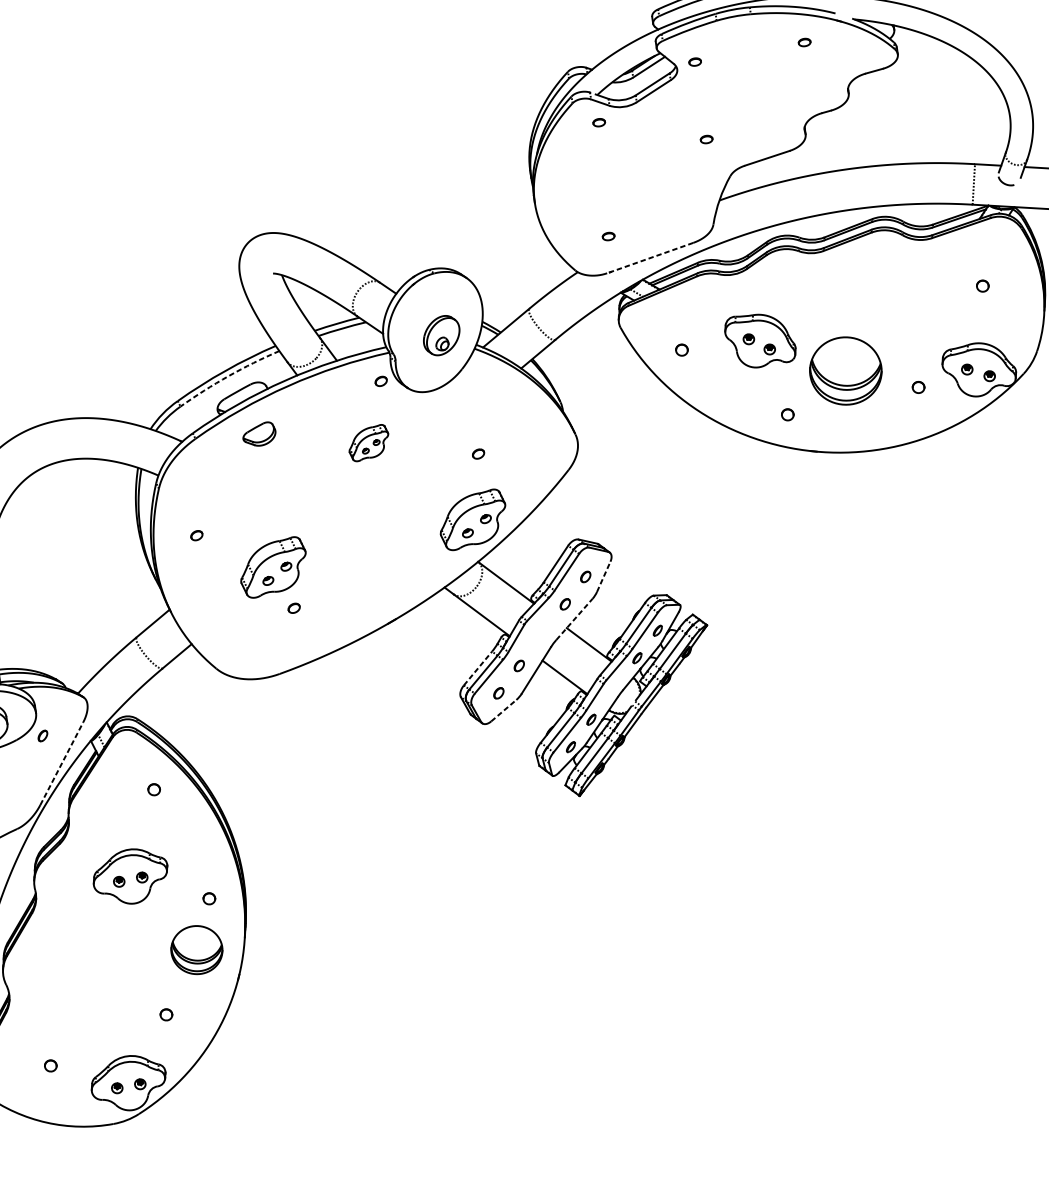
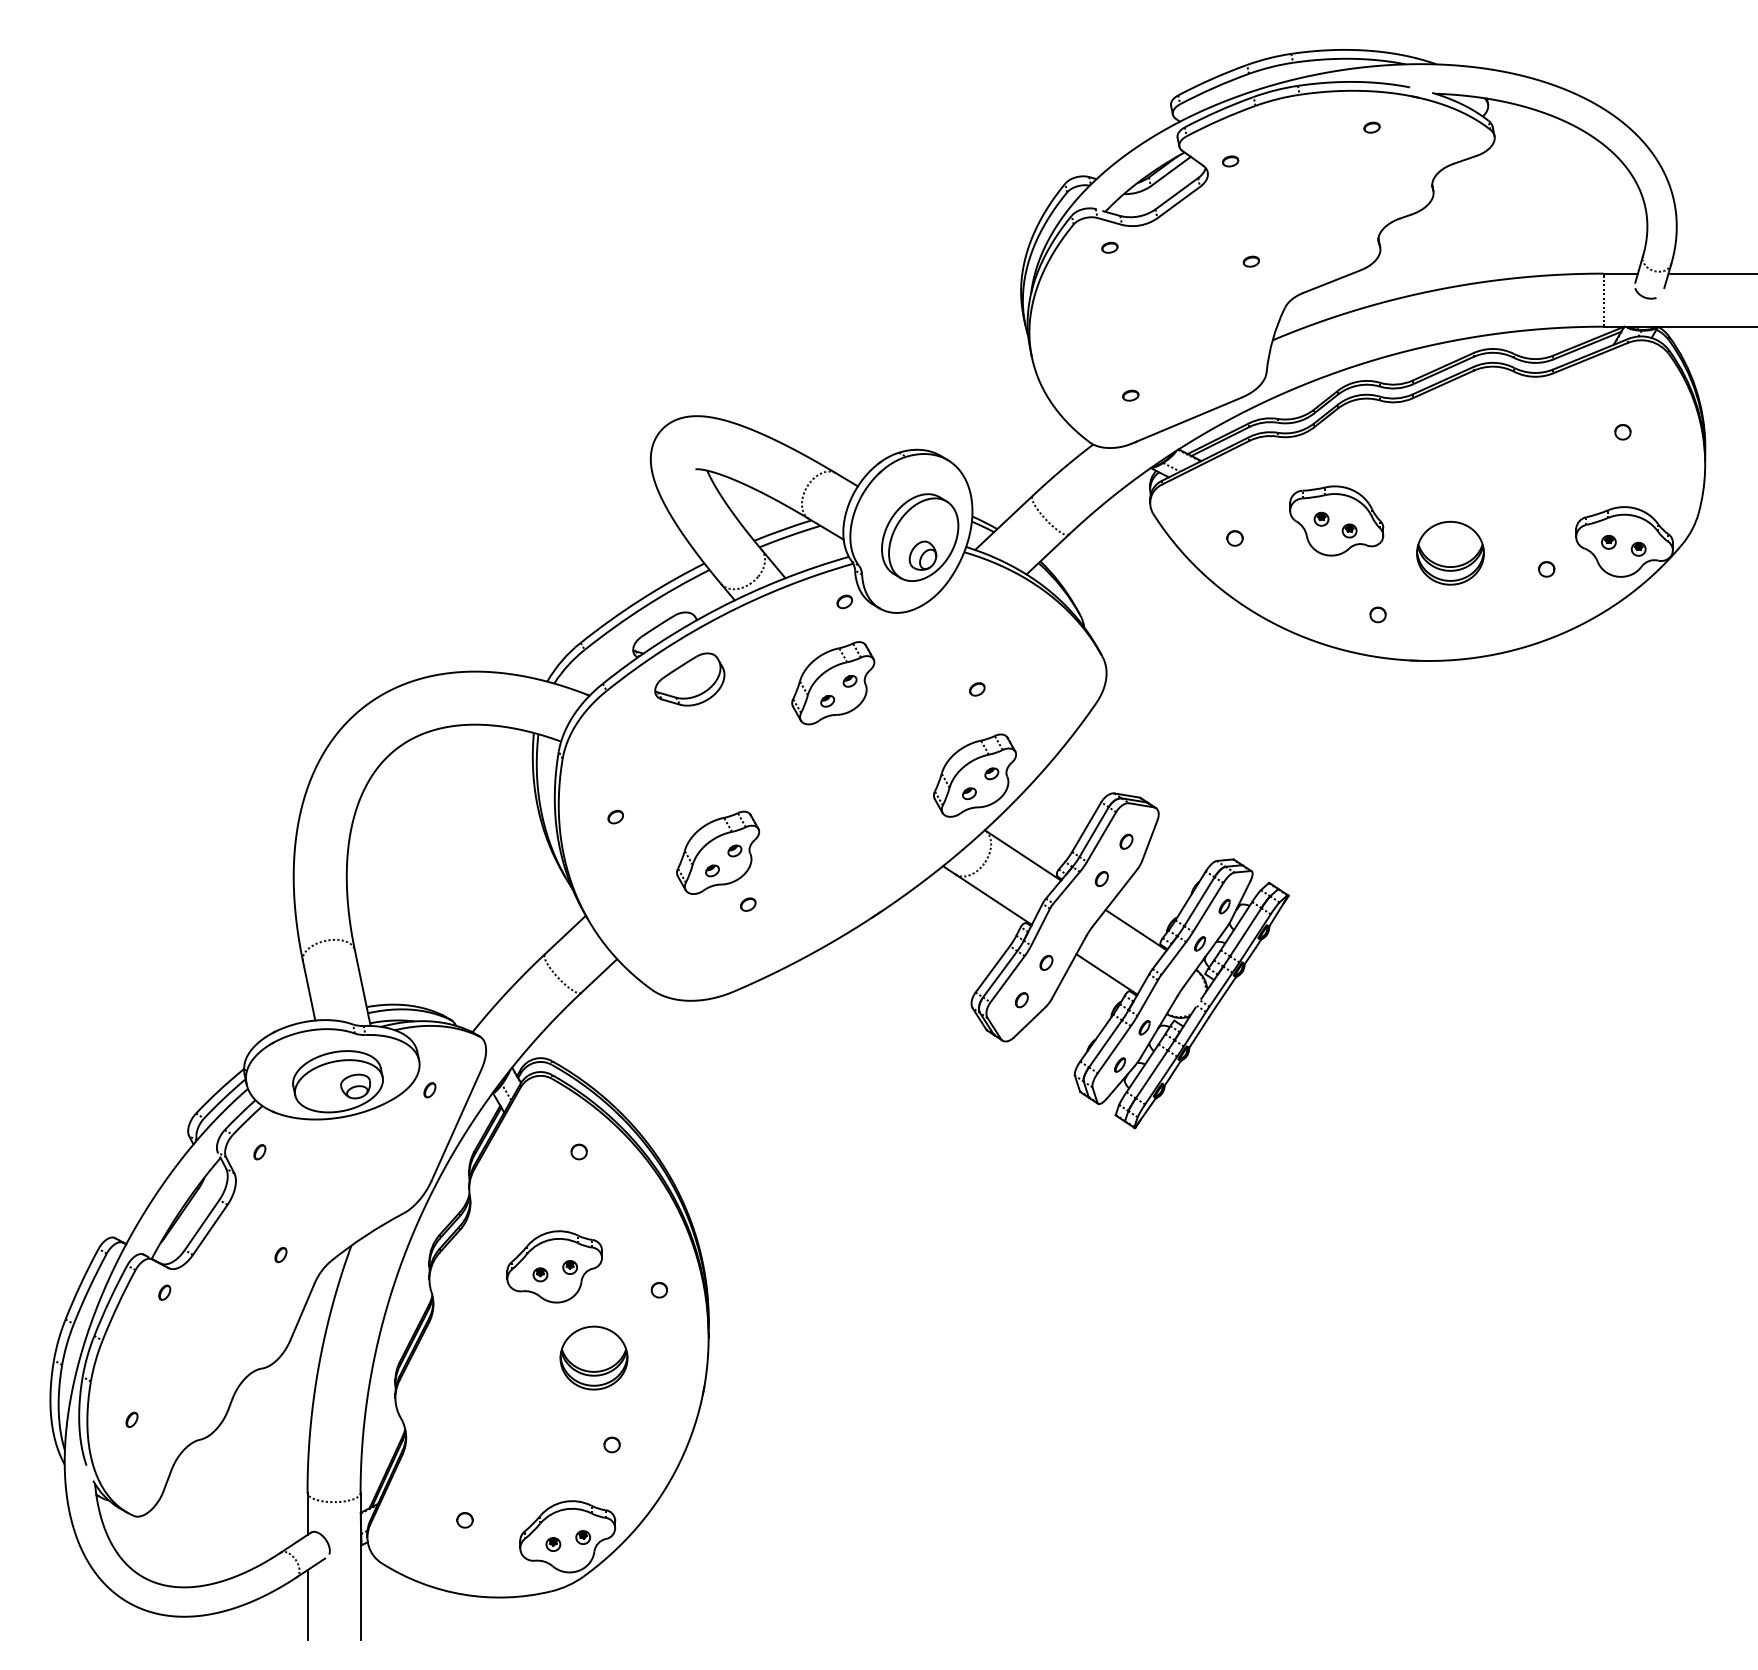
line: (650, 257) -> (1186, 420), dashed -> solid
part: (441, 335) -> (920, 537), size x1.67
part: (845, 370) -> (1450, 552), size x0.71
arc: (228, 376) -> (645, 606), dashed -> solid
part: (259, 433) -> (689, 679), size x1.67
part: (369, 443) -> (833, 683), size x1.67
line: (604, 577) -> (1150, 840), dashed -> solid
line: (574, 619) -> (1114, 898), dashed -> solid
line: (477, 668) -> (992, 969), dashed -> solid
line: (503, 710) -> (1029, 1022), dashed -> solid
line: (61, 763) -> (456, 1124), dashed -> solid
part: (196, 949) -> (593, 1357), moved

